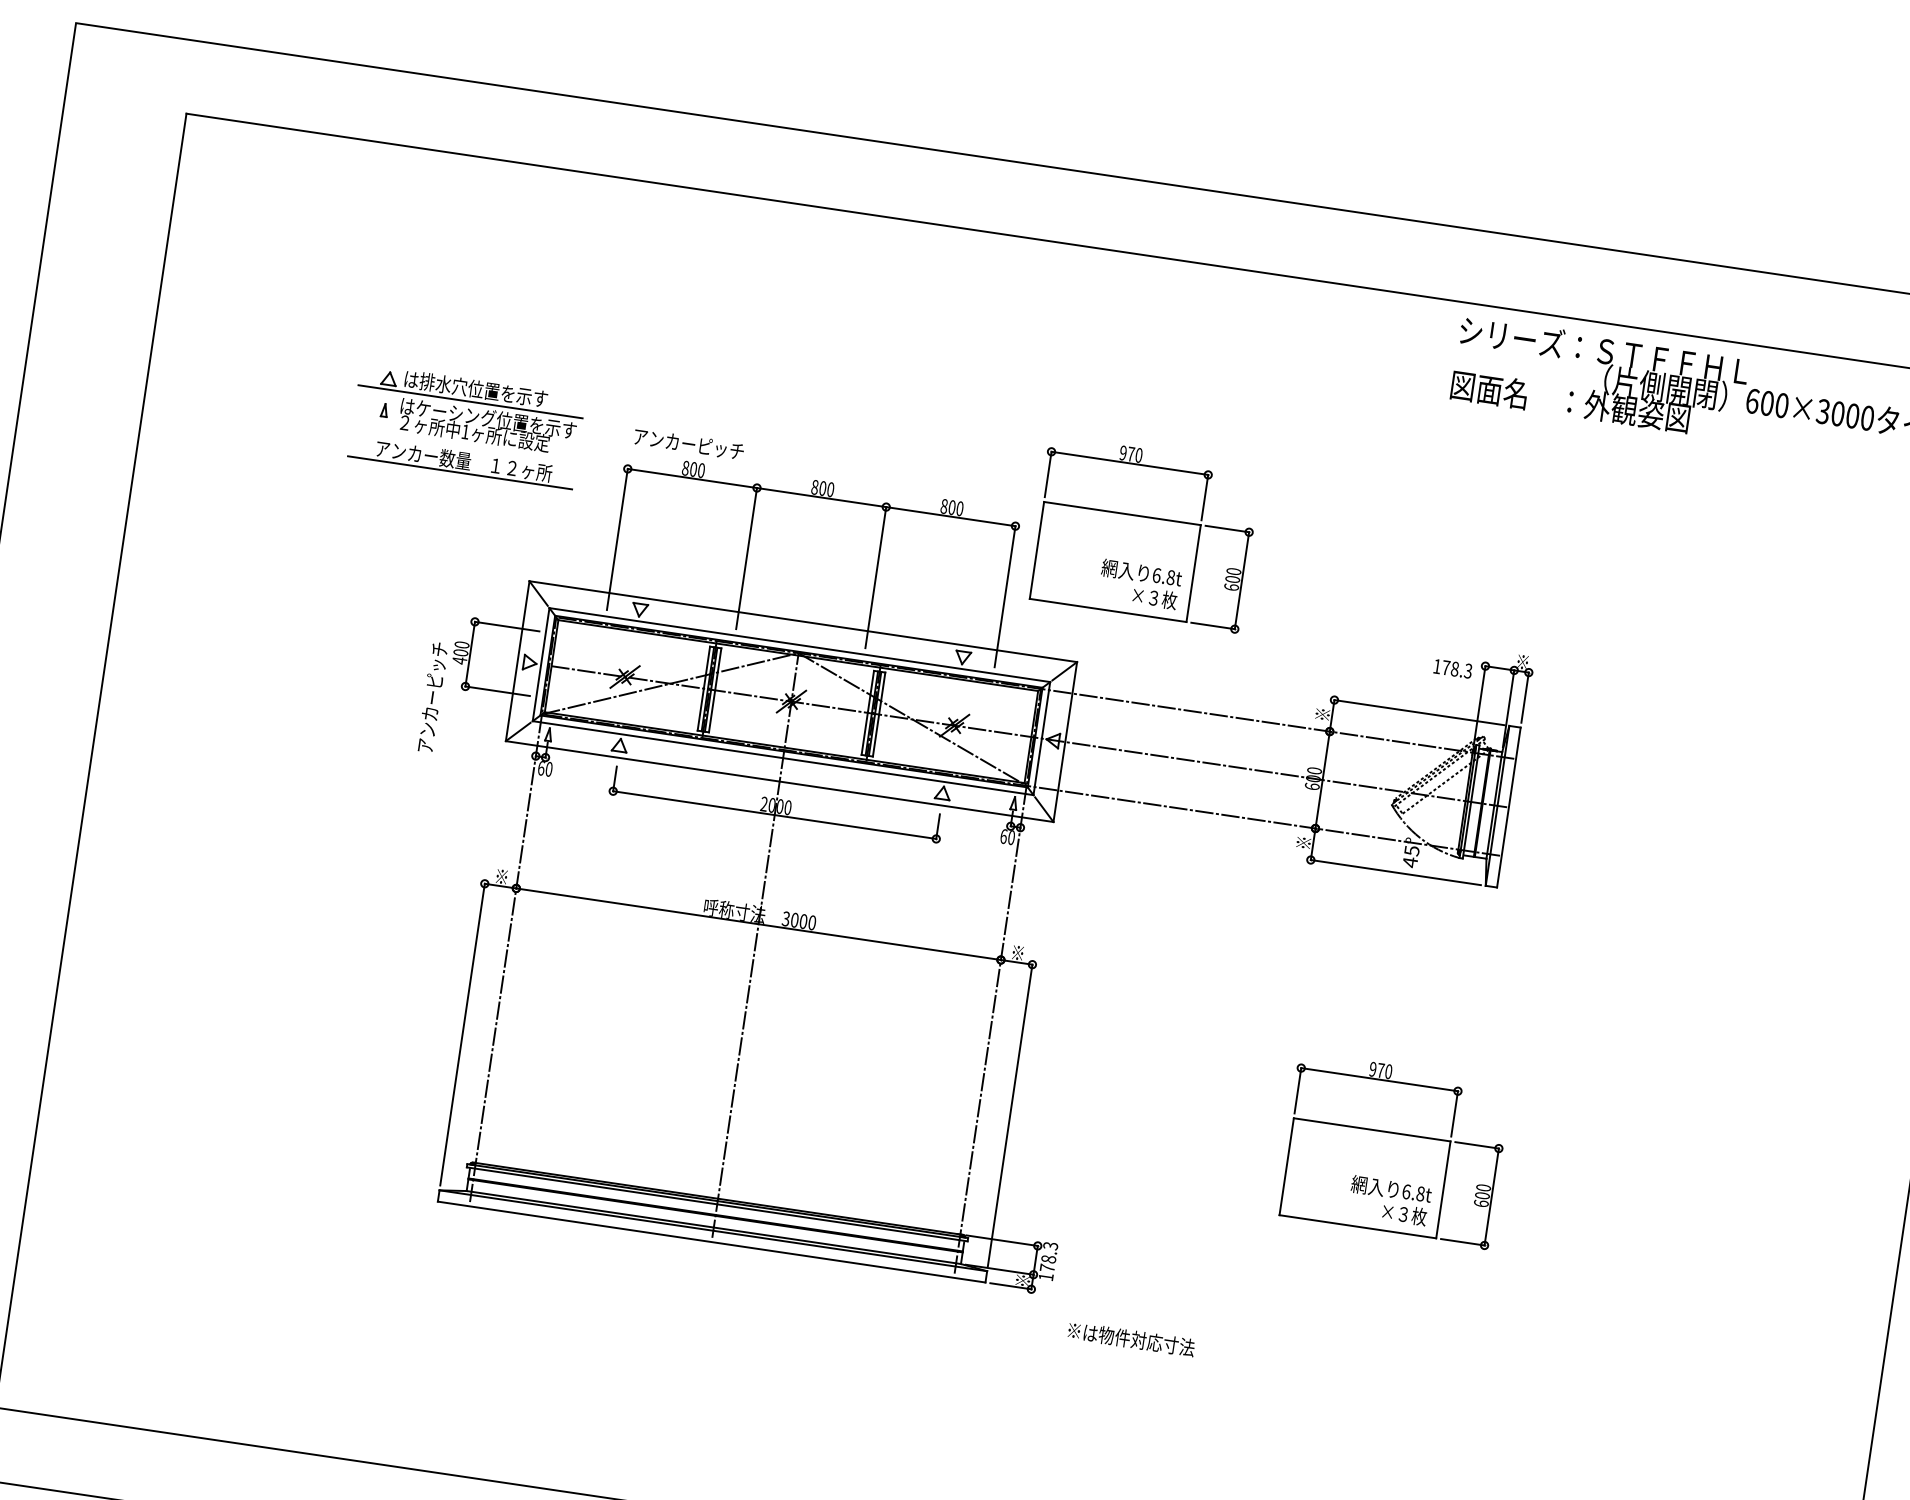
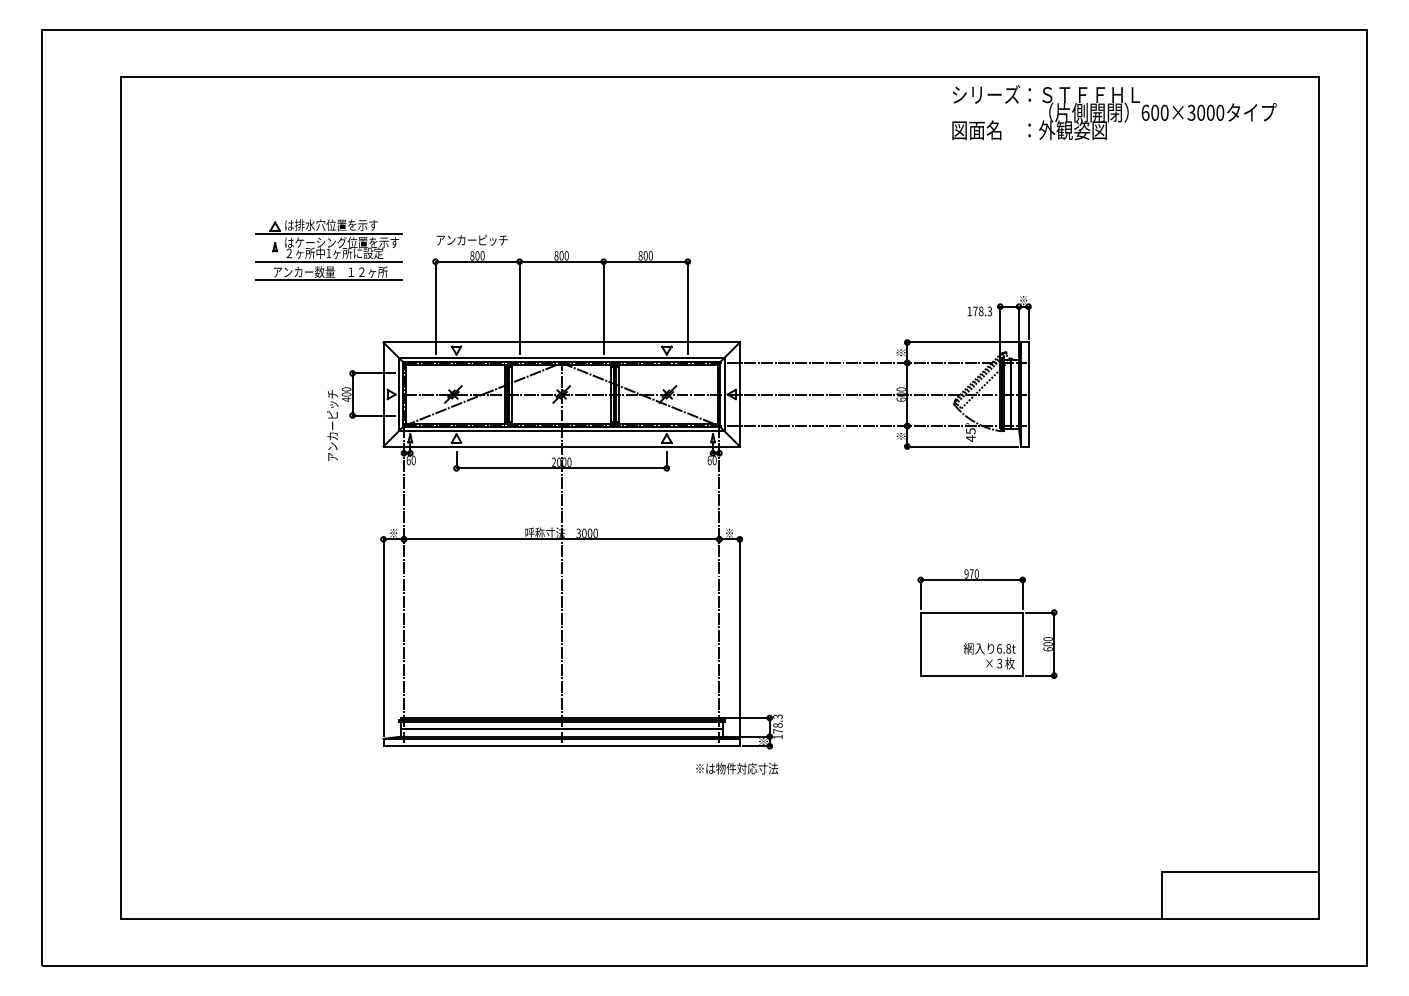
line: (464, 444) -> (329, 261), added
part: (1144, 533) -> (770, 254), removed
text: (1132, 1339) -> (737, 768), moved

